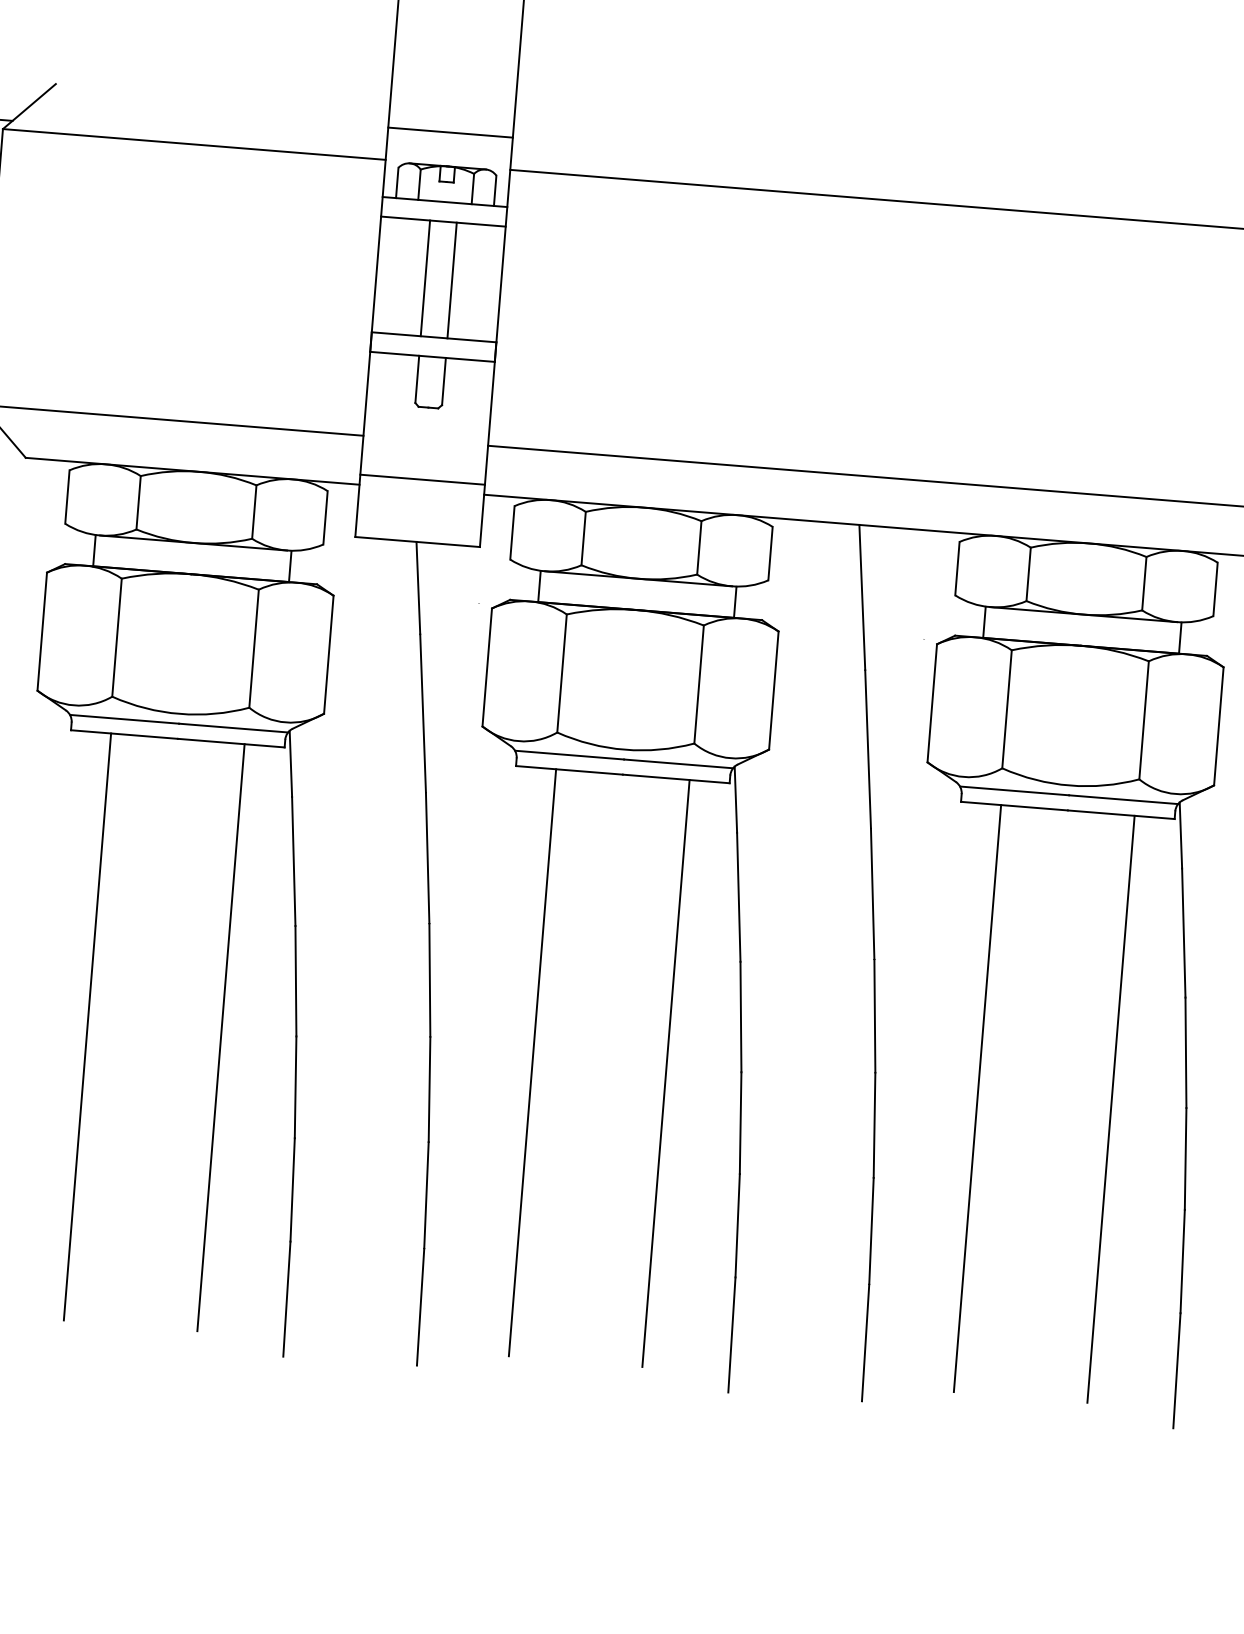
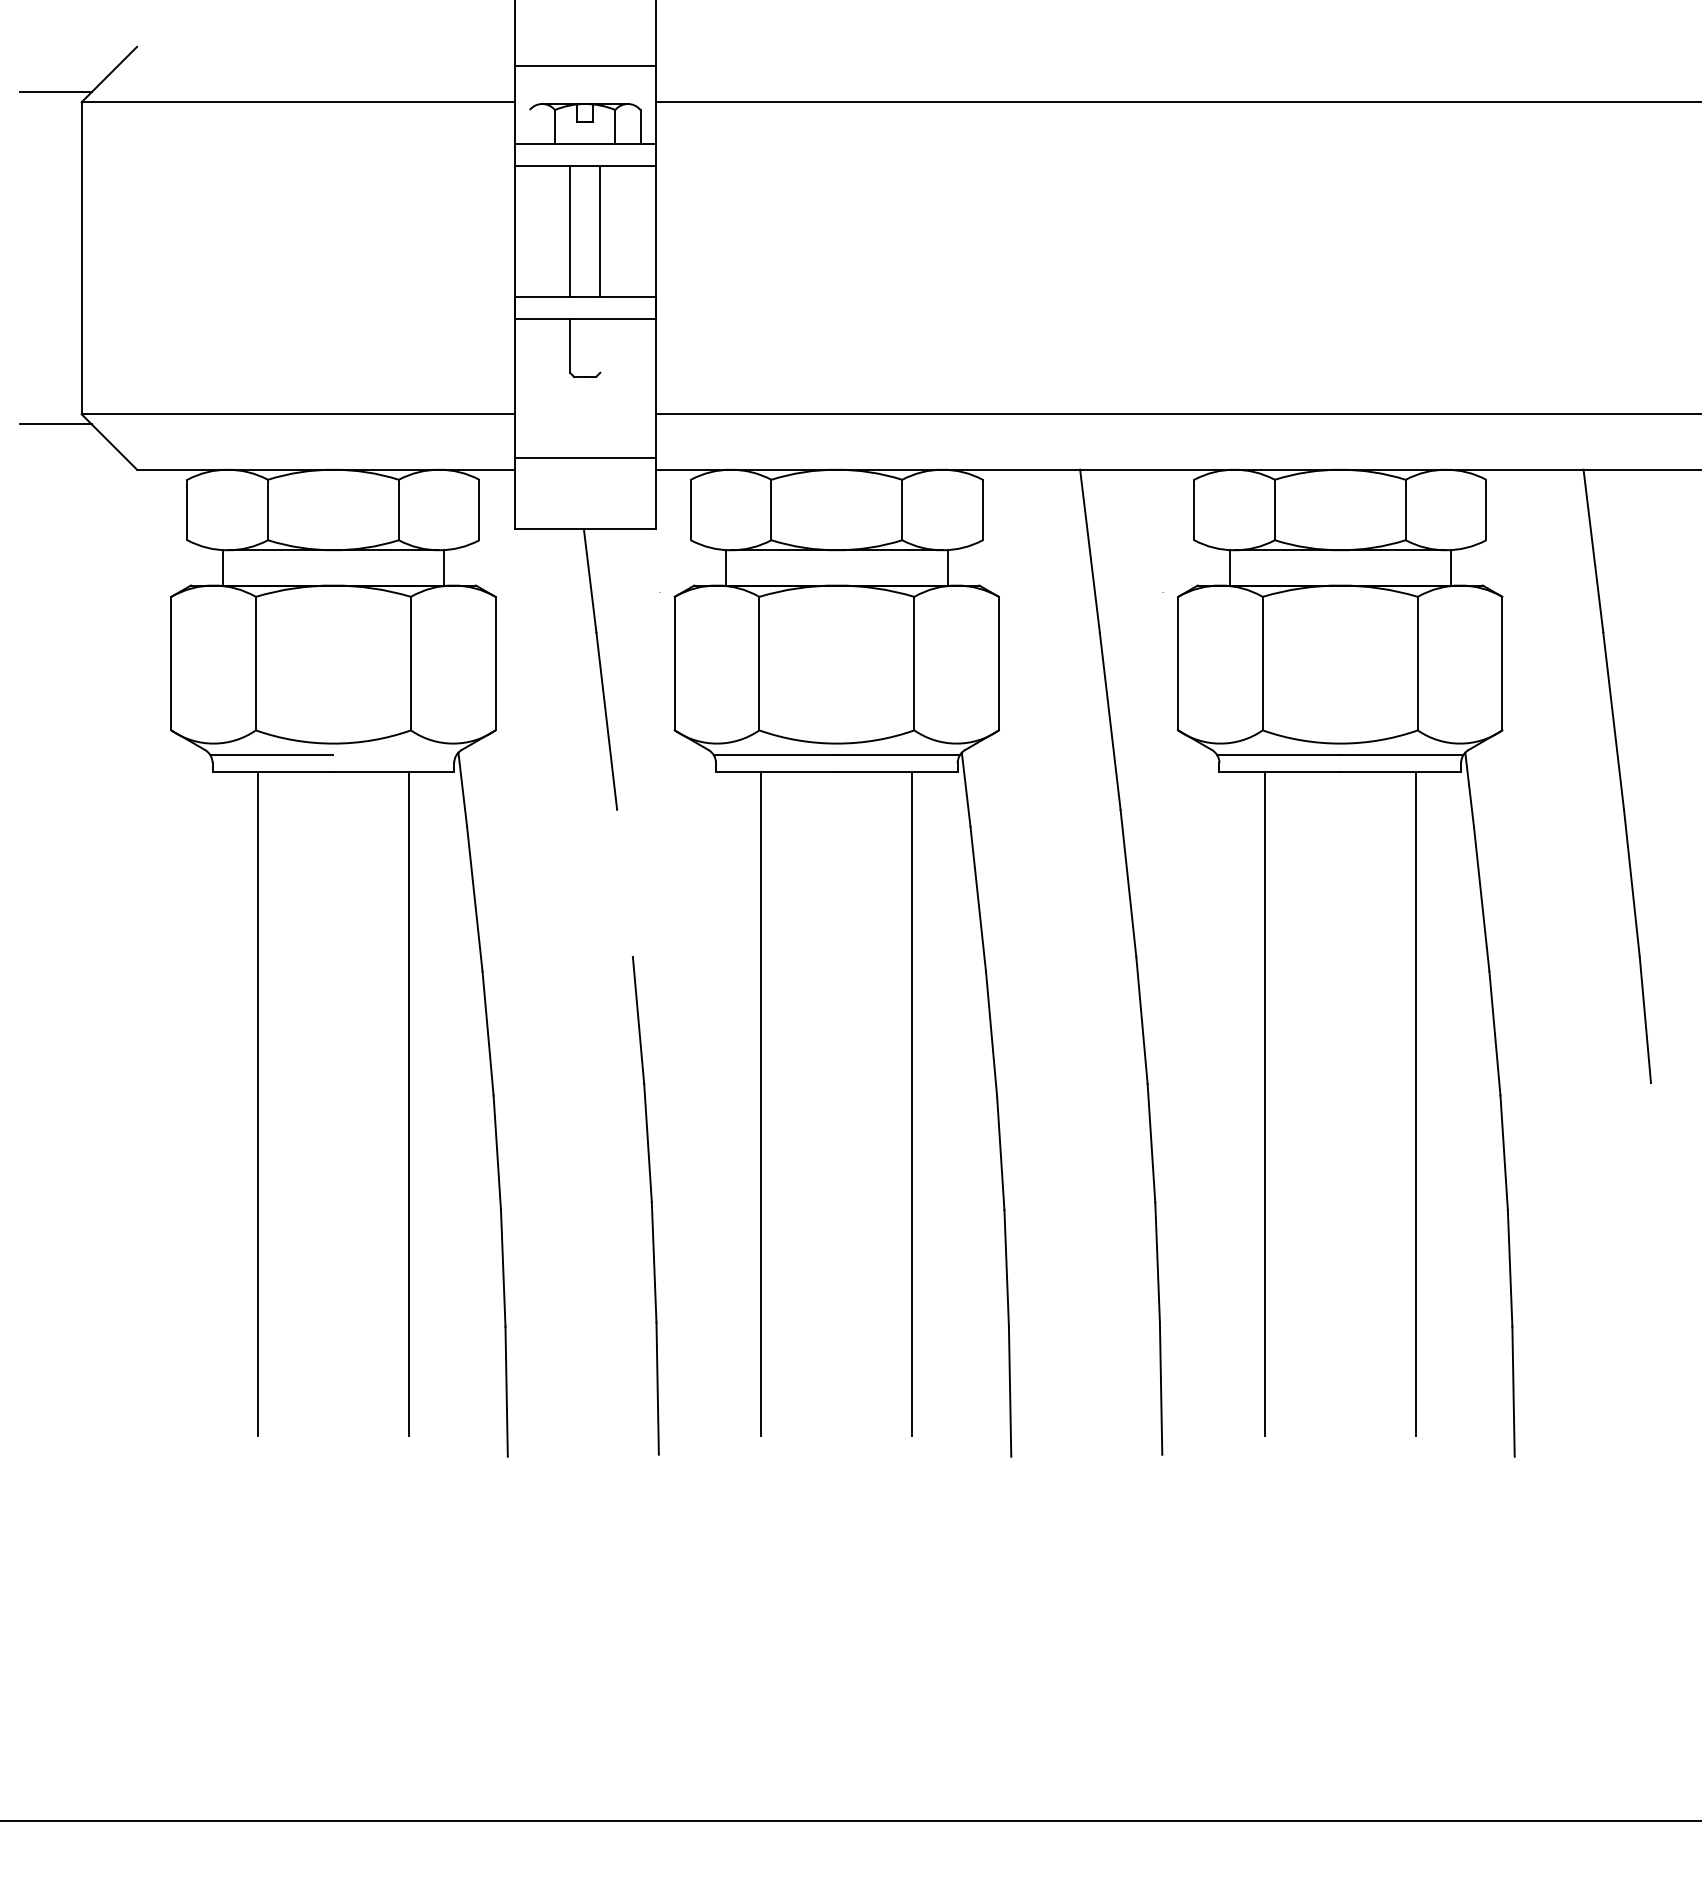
line: (396, 183) -> (529, 127), removed
line: (444, 380) -> (600, 345), removed
line: (233, 727) -> (394, 754), removed
line: (427, 858) -> (624, 883), removed

